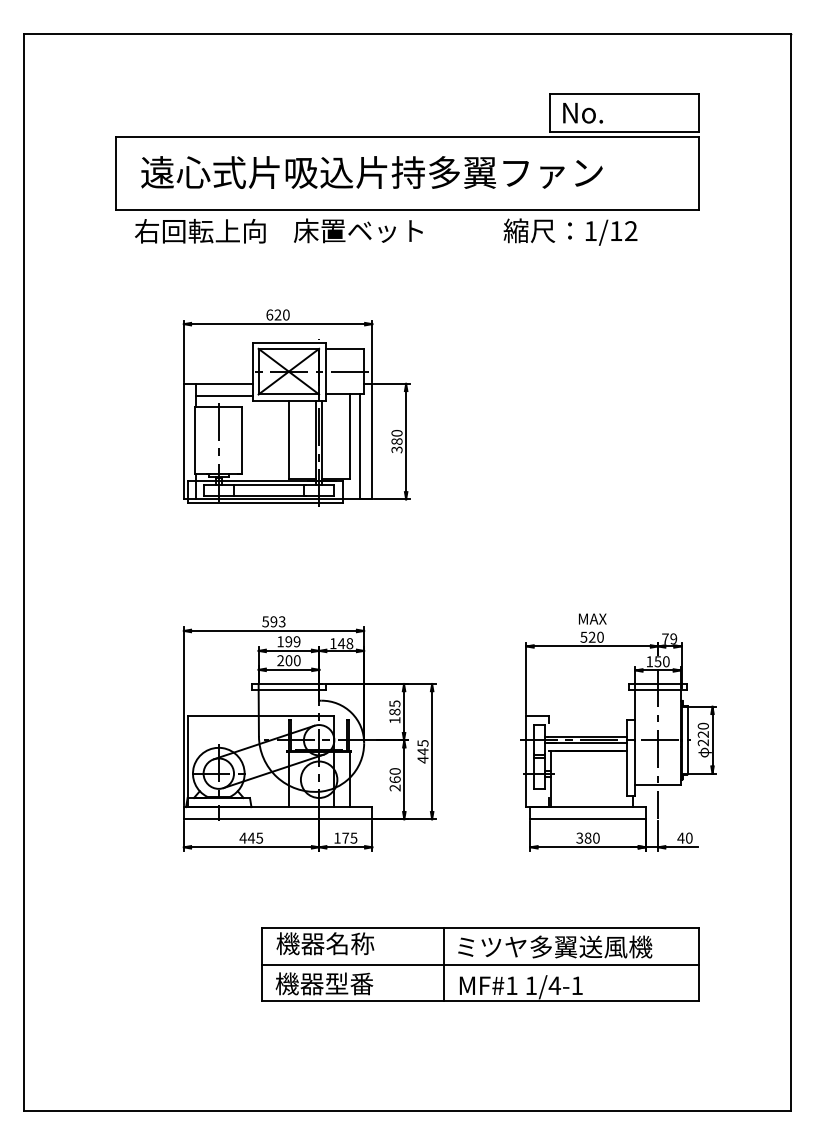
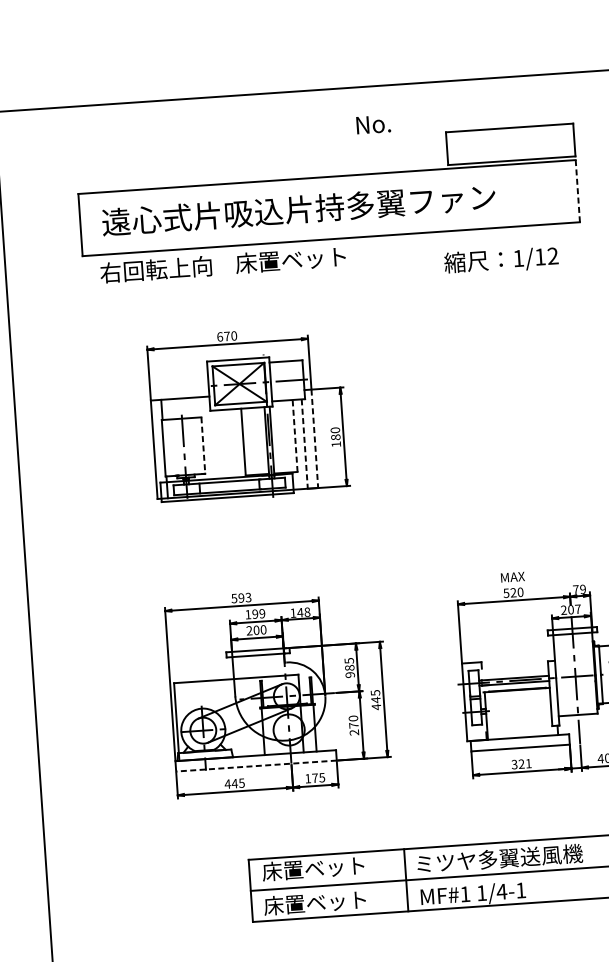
text: (582, 113) -> (373, 124), moved
line: (699, 173) -> (577, 191), solid -> dashed
text: (570, 231) -> (501, 259), moved
text: (277, 314) -> (226, 336), 620 -> 670
line: (224, 396) -> (186, 408), removed
line: (349, 436) -> (295, 435), solid -> dashed
line: (241, 441) -> (203, 446), solid -> dashed
line: (372, 441) -> (314, 438), solid -> dashed
line: (360, 447) -> (305, 444), solid -> dashed
text: (396, 449) -> (335, 444), 380 -> 180
text: (657, 661) -> (570, 609), 150 -> 207
text: (394, 720) -> (349, 675), 185 -> 985
text: (394, 779) -> (353, 725), 260 -> 270
line: (277, 819) -> (255, 766), solid -> dashed
text: (591, 837) -> (524, 763), 380 -> 321
text: (335, 943) -> (312, 868), 機器名称 -> 床置ベット
text: (335, 983) -> (314, 902), 機器型番 -> 床置ベット

